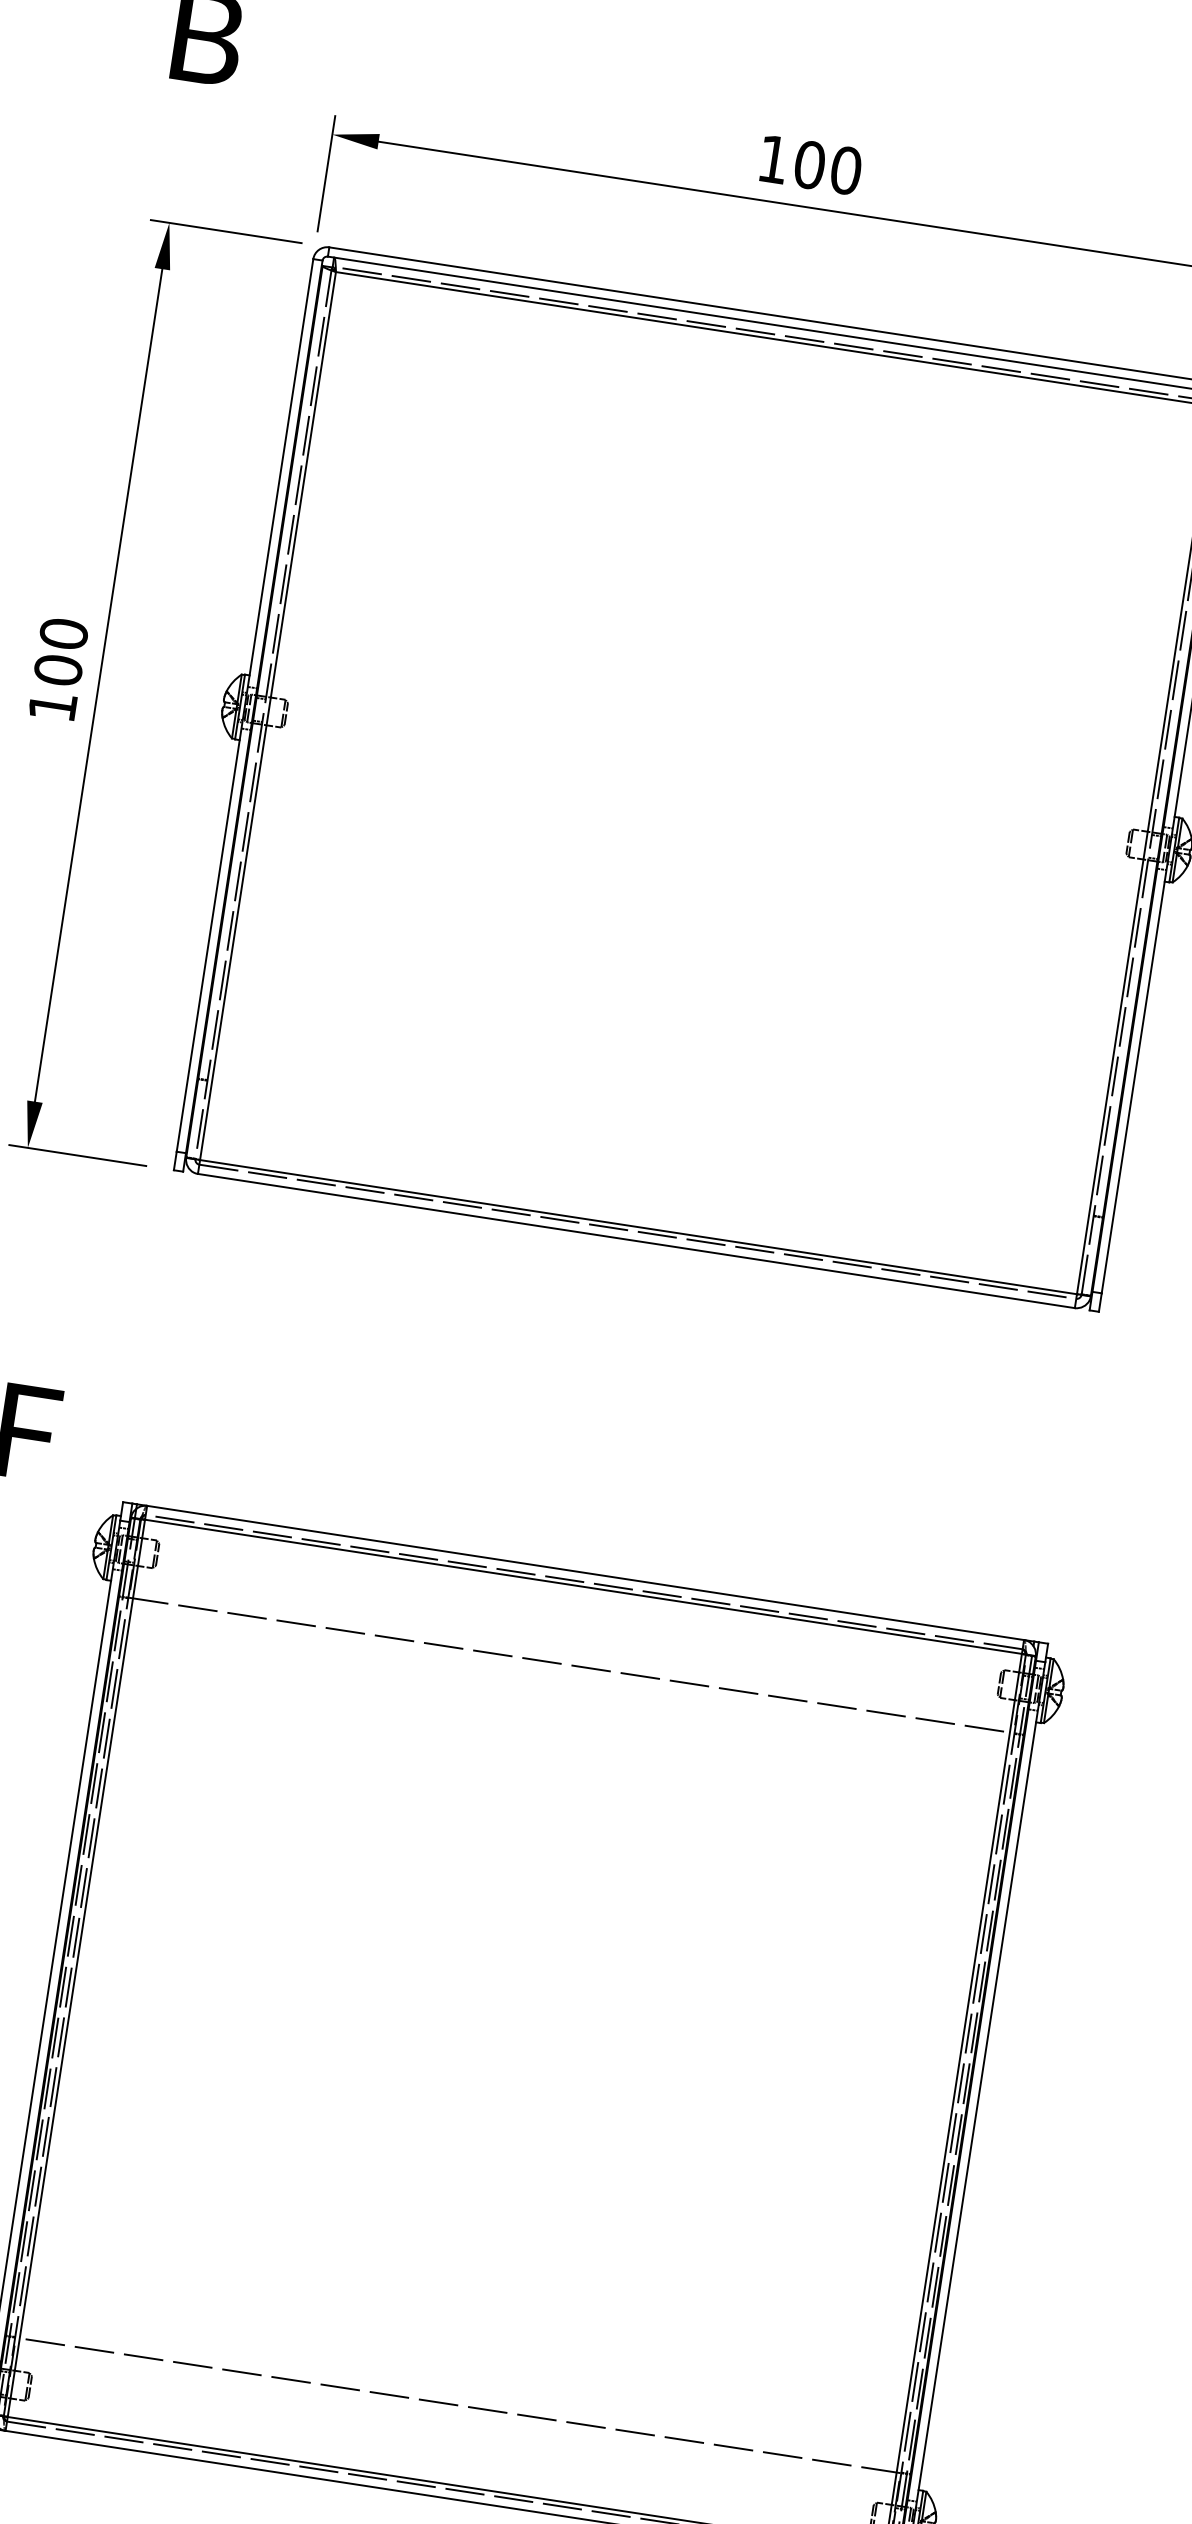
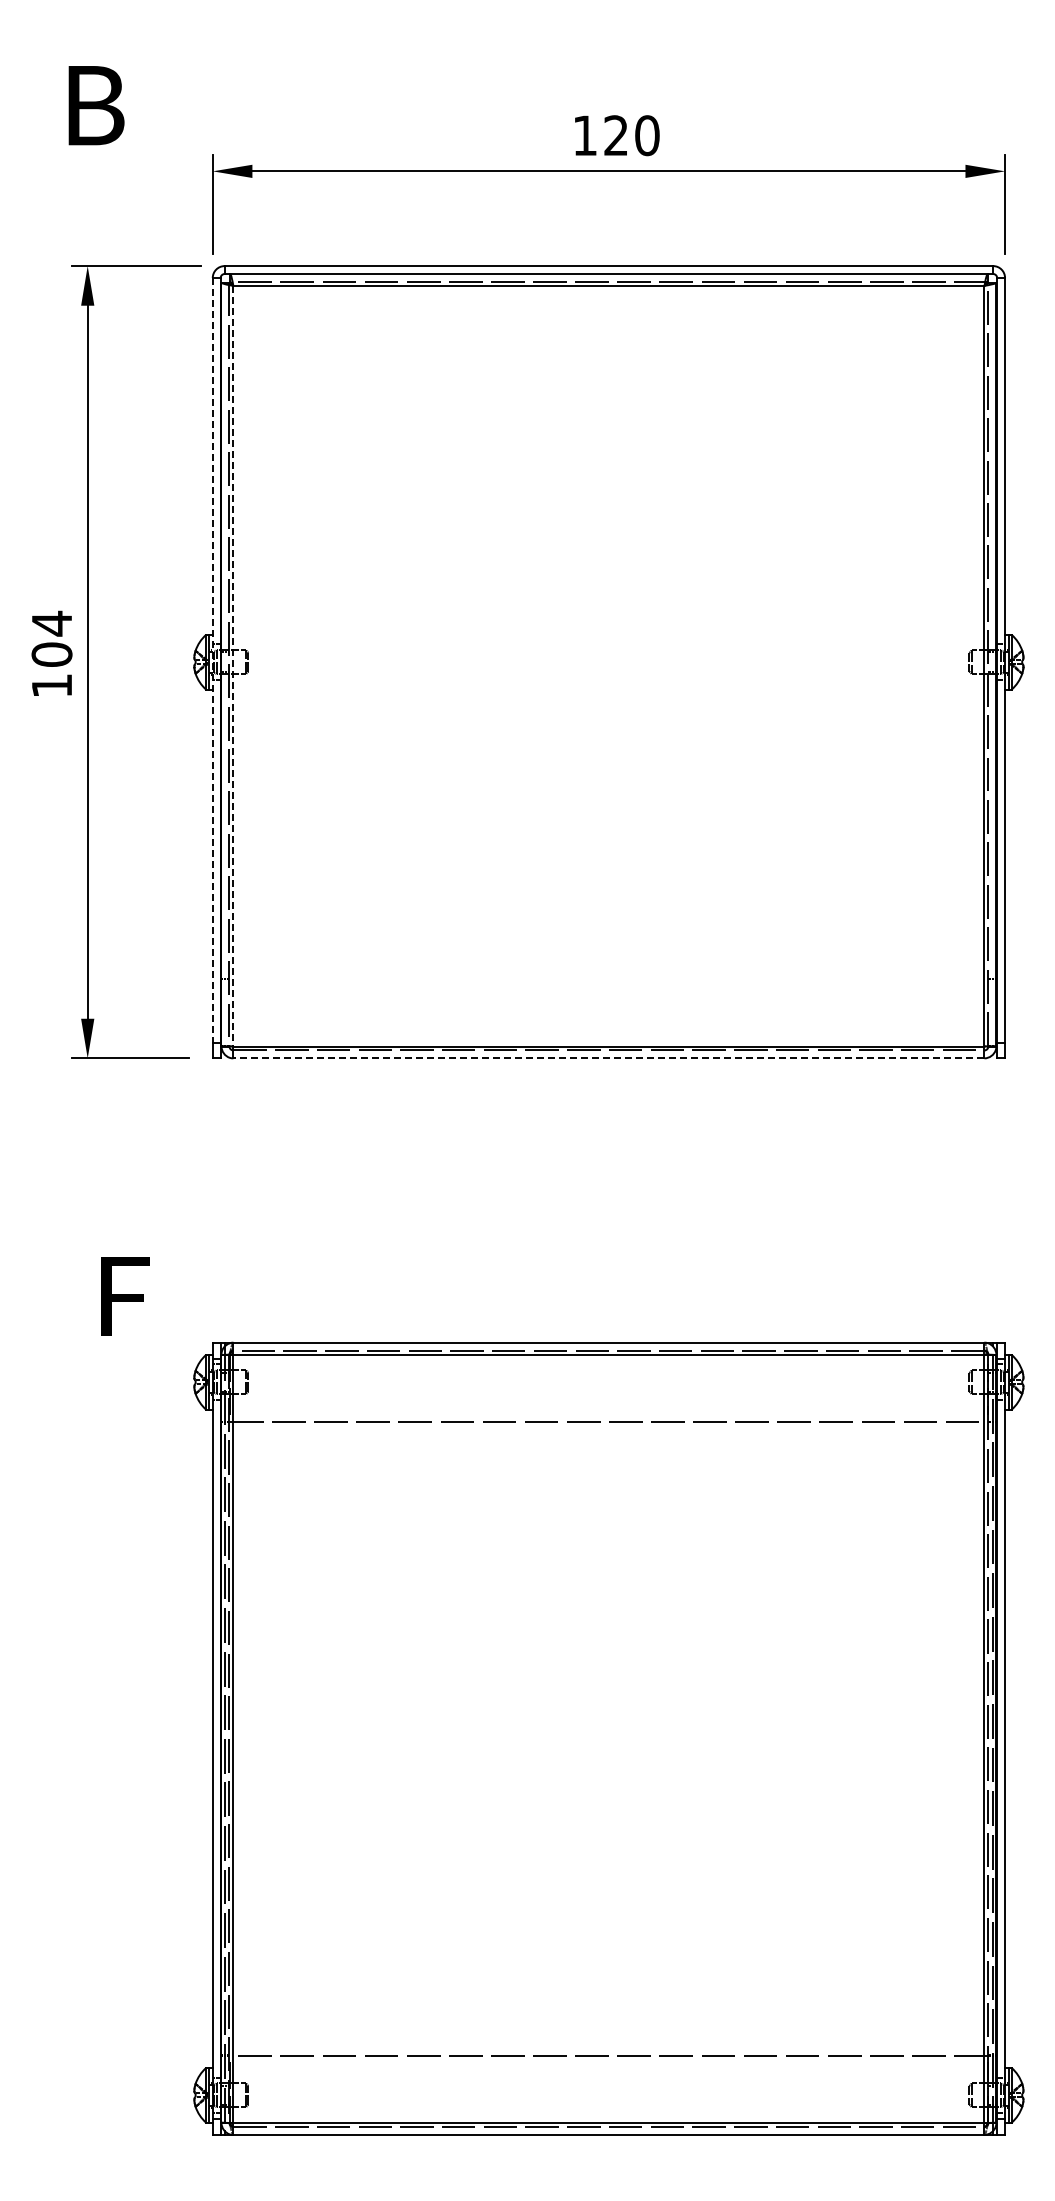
text: (810, 164) -> (616, 135), 100 -> 120
text: (63, 633) -> (51, 623), 100 -> 104
line: (244, 705) -> (212, 660), solid -> dashed
line: (268, 716) -> (233, 666), solid -> dashed
line: (635, 1241) -> (608, 1058), solid -> dashed

